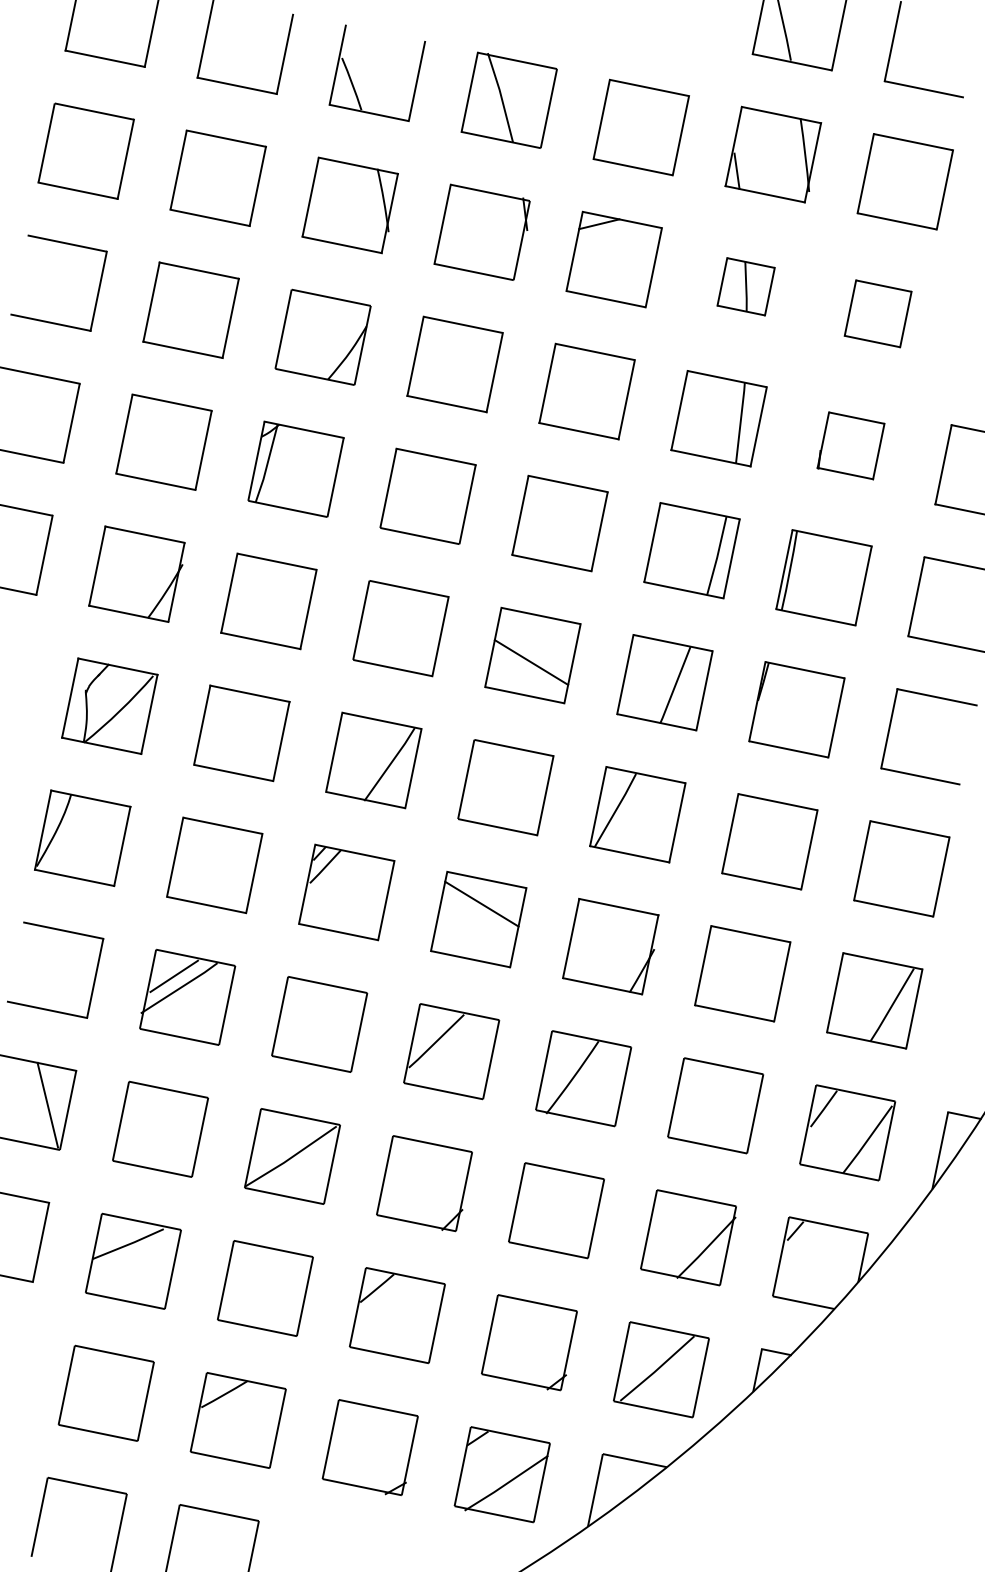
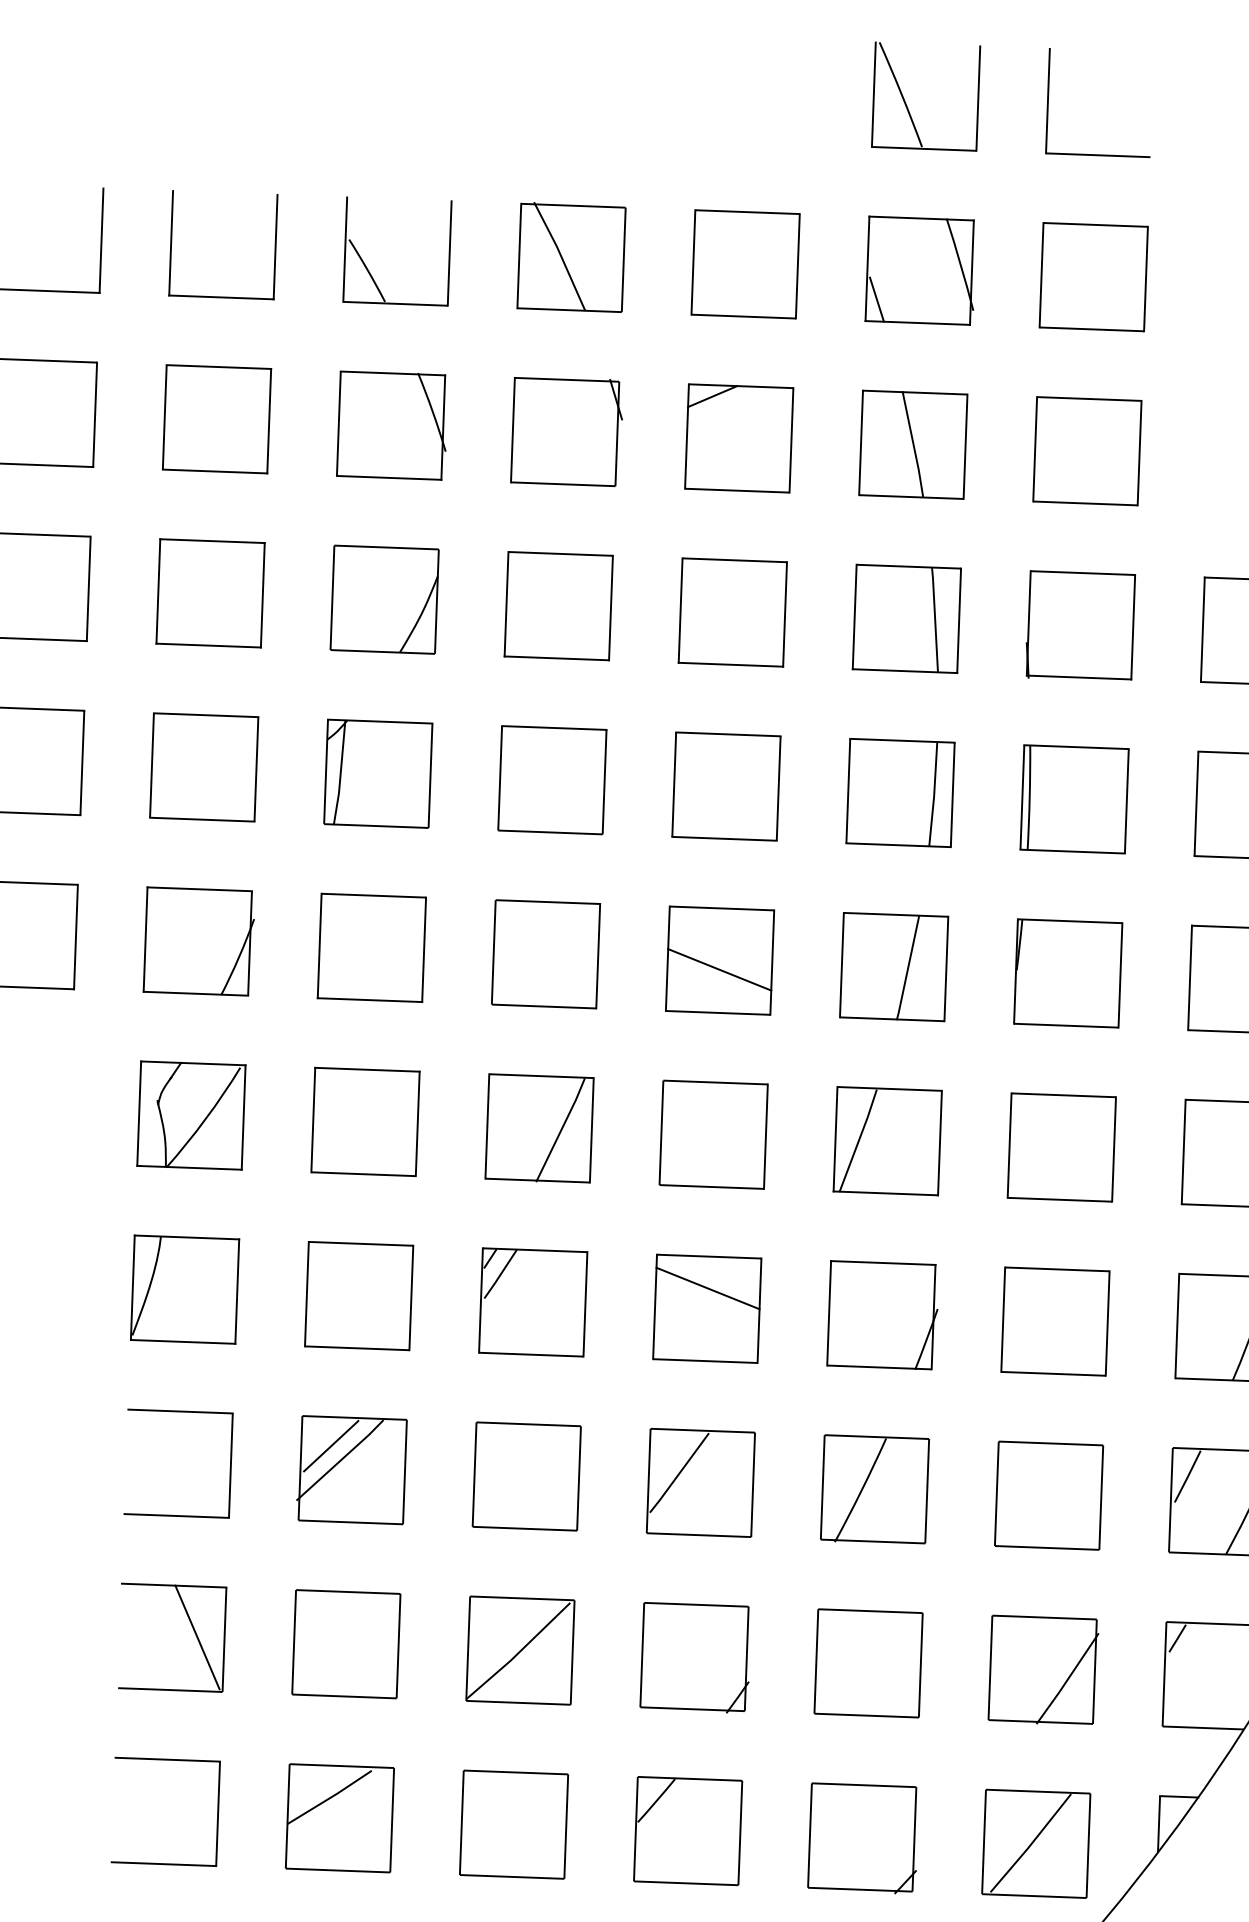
part: (745, 286) -> (912, 444), size x1.67
part: (877, 313) -> (1086, 451), size x1.43
part: (850, 445) -> (1080, 625), size x1.43

